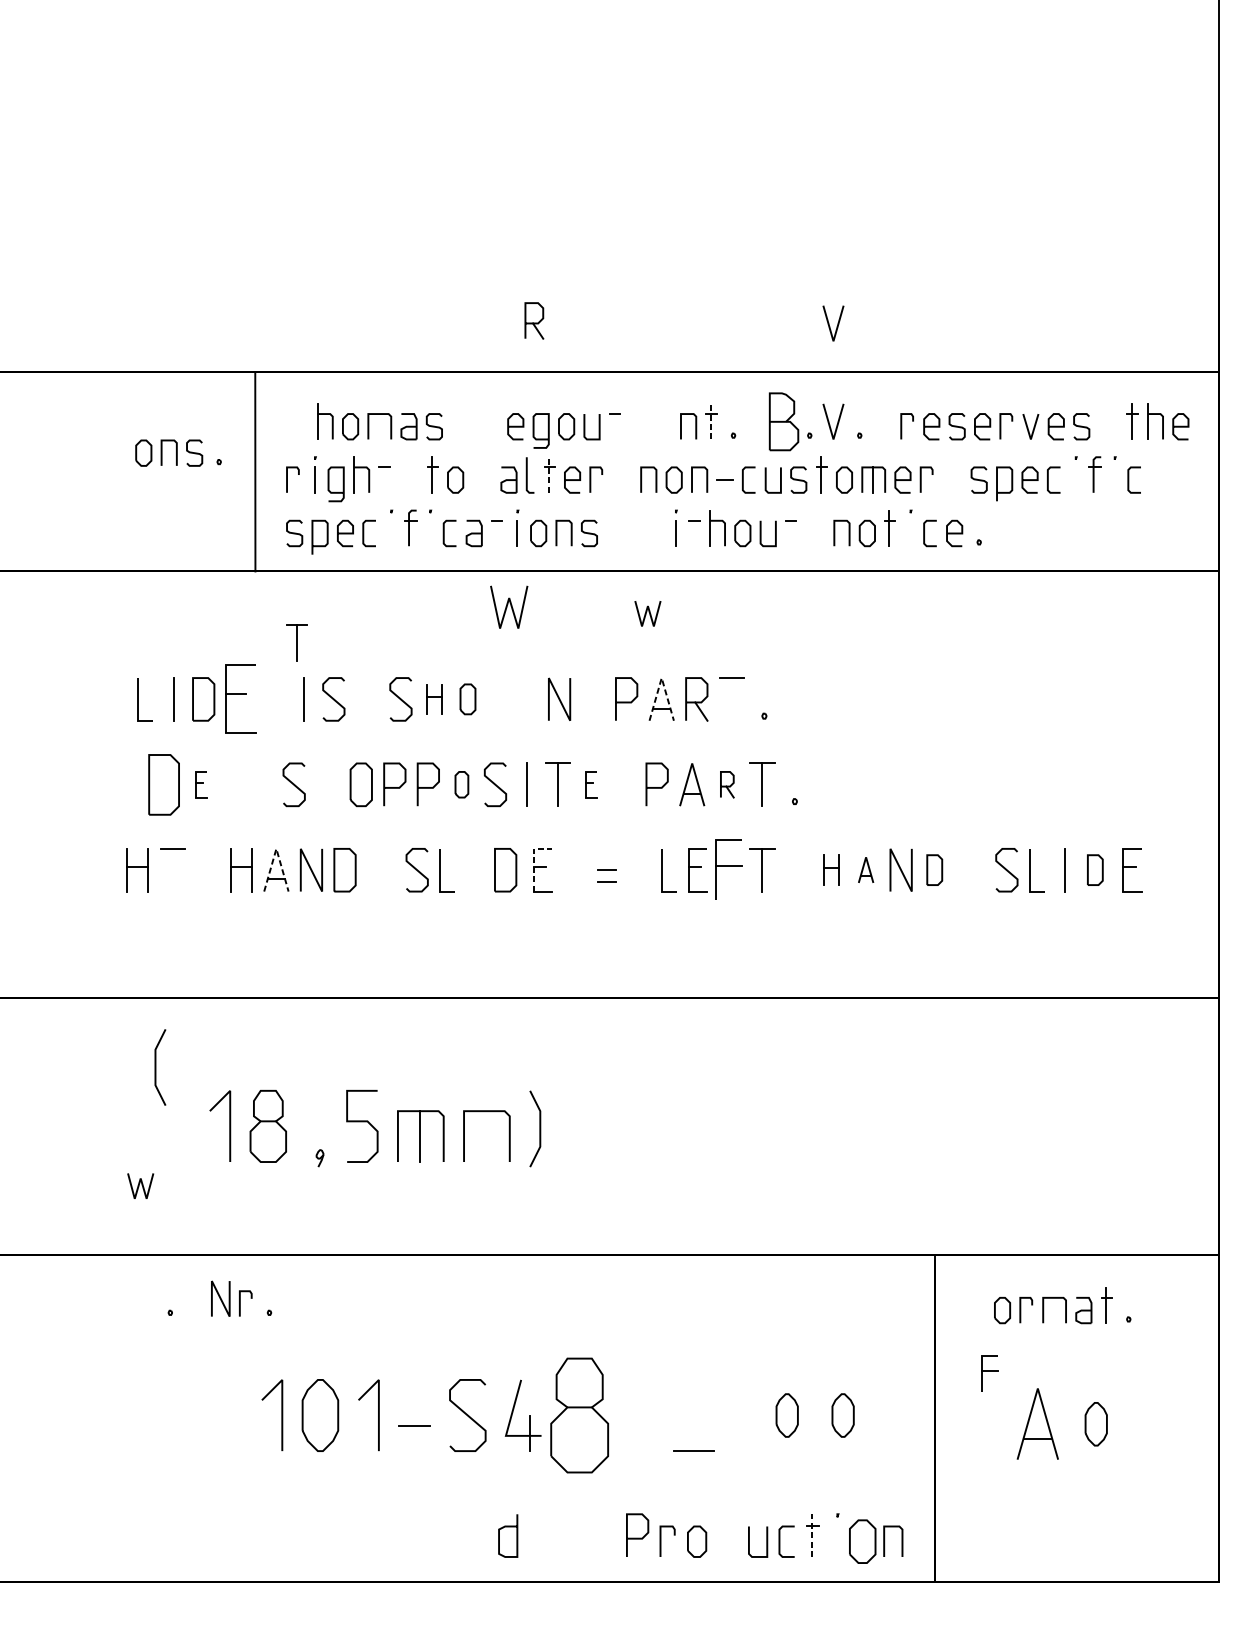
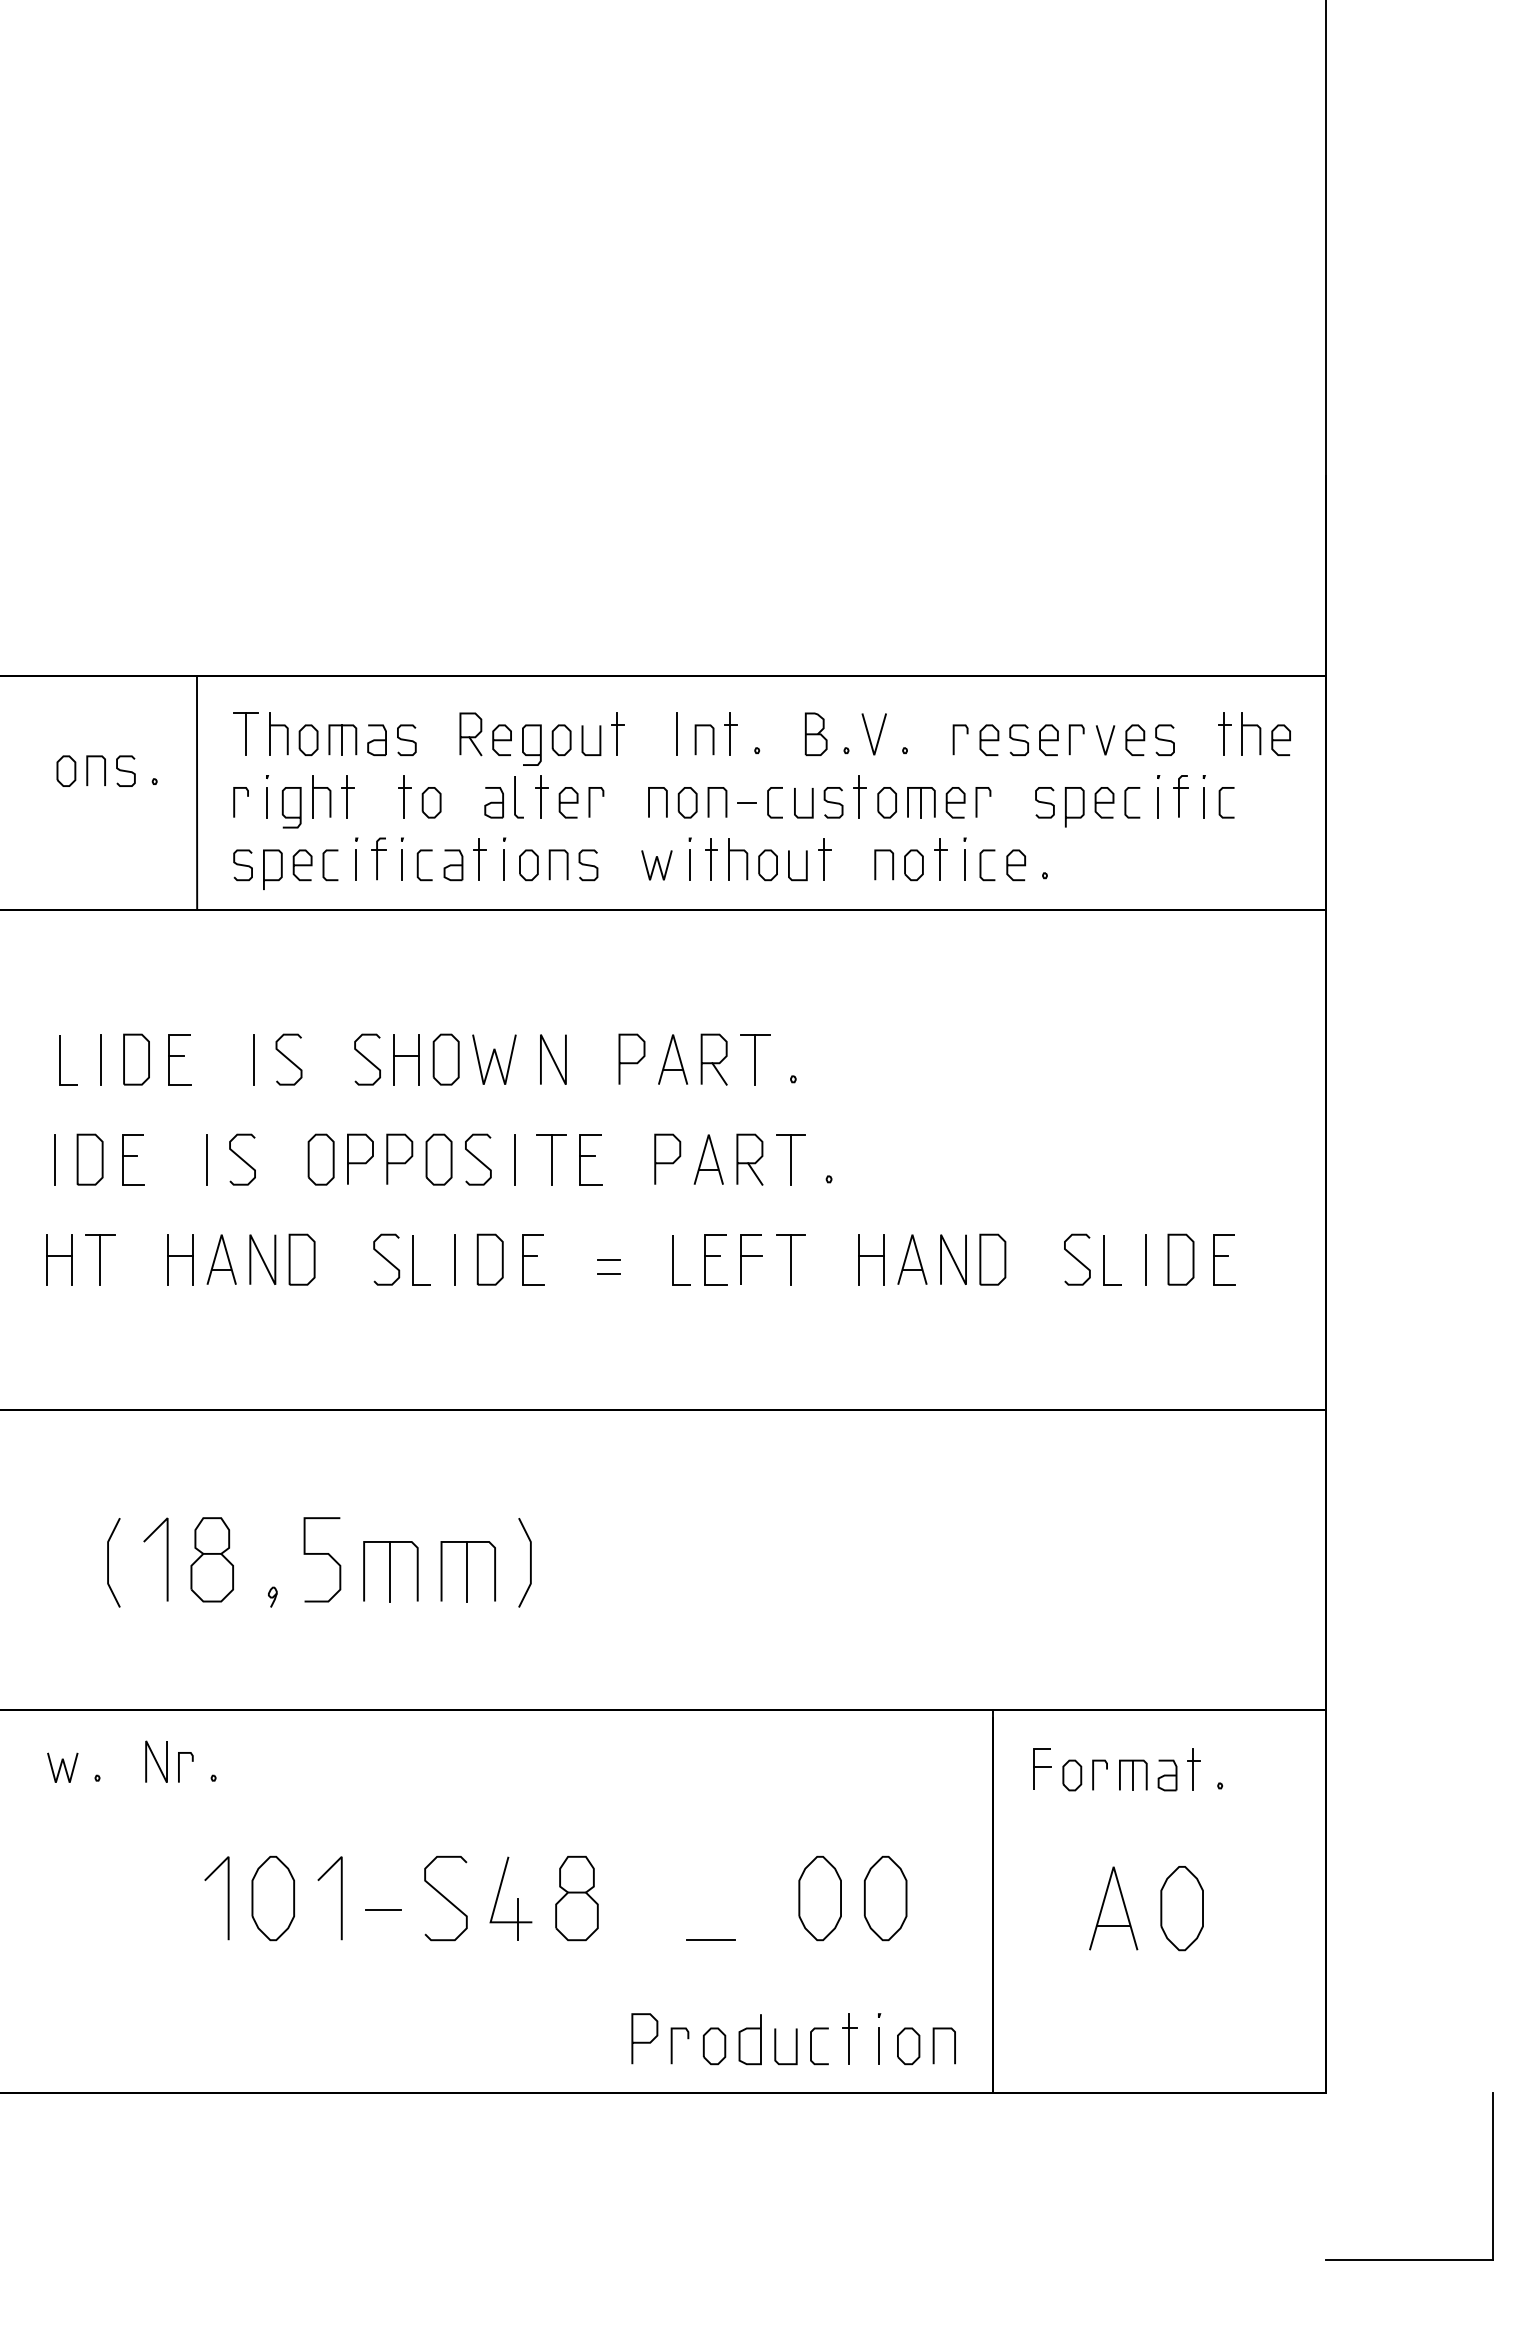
part: (534, 321) -> (470, 734), moved
line: (829, 323) -> (869, 619), removed
part: (783, 420) -> (815, 733), size x0.62
line: (614, 421) -> (617, 734), added
line: (664, 421) -> (676, 734), added
line: (710, 421) -> (730, 734), dashed -> solid
line: (379, 426) -> (342, 740), added
line: (383, 474) -> (347, 796), added
line: (548, 474) -> (540, 796), dashed -> solid
line: (1076, 479) -> (1158, 802), added
line: (1114, 479) -> (1203, 802), added
line: (496, 528) -> (479, 859), added
line: (693, 528) -> (710, 859), added
line: (790, 528) -> (823, 859), added
line: (391, 533) -> (356, 865), added
line: (429, 533) -> (401, 865), added
line: (910, 533) -> (964, 865), added
line: (507, 607) -> (492, 1059), moved
line: (646, 613) -> (655, 865), moved
part: (296, 642) -> (245, 733), moved
line: (662, 677) -> (673, 1034), dashed -> solid
part: (240, 699) -> (179, 1059), size x0.62
part: (434, 699) -> (406, 1059), size x1.43
part: (467, 699) -> (445, 1059), size x1.43
line: (732, 699) -> (755, 1059), added
line: (134, 784) -> (55, 1159), added
part: (163, 784) -> (89, 1159), size x0.71
part: (201, 784) -> (133, 1159), size x1.67
line: (264, 784) -> (207, 1159), added
part: (461, 784) -> (438, 1159), size x1.67
part: (591, 784) -> (590, 1159), size x1.67
part: (726, 784) -> (749, 1159), size x1.67
line: (276, 848) -> (221, 1234), dashed -> solid
line: (534, 860) -> (523, 1248), dashed -> solid
line: (172, 870) -> (100, 1259), added
line: (475, 870) -> (455, 1259), added
part: (728, 870) -> (751, 1259), size x0.71
part: (831, 870) -> (871, 1259), size x1.43
part: (866, 870) -> (912, 1259), size x1.67
part: (934, 870) -> (992, 1259), size x1.43
part: (1094, 870) -> (1180, 1259), size x1.43
line: (155, 1067) -> (108, 1562), moved
line: (486, 1136) -> (467, 1571), added
line: (139, 1185) -> (61, 1767), moved
line: (1053, 1310) -> (1132, 1775), added
part: (989, 1372) -> (1042, 1768), moved
part: (579, 1415) -> (576, 1898), size x0.62
part: (786, 1415) -> (819, 1898), size x1.67
part: (843, 1415) -> (885, 1898), size x1.67
part: (1095, 1424) -> (1181, 1908), size x1.67
curve: (499, 1535) -> (740, 2039), moved
line: (812, 1535) -> (849, 2038), dashed -> solid
line: (837, 1541) -> (878, 2046), added
part: (862, 1541) -> (908, 2046), size x0.71

